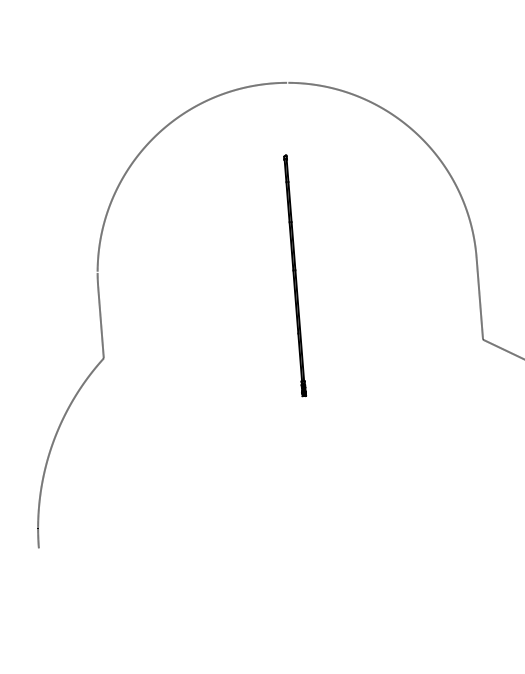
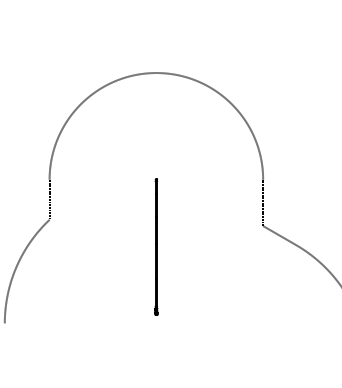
line: (294, 275) -> (156, 246), moved

